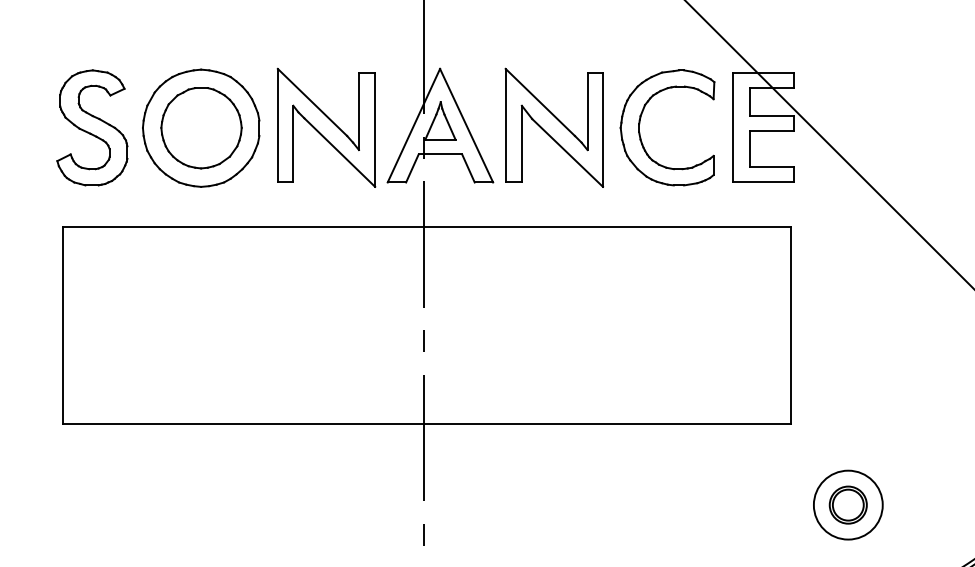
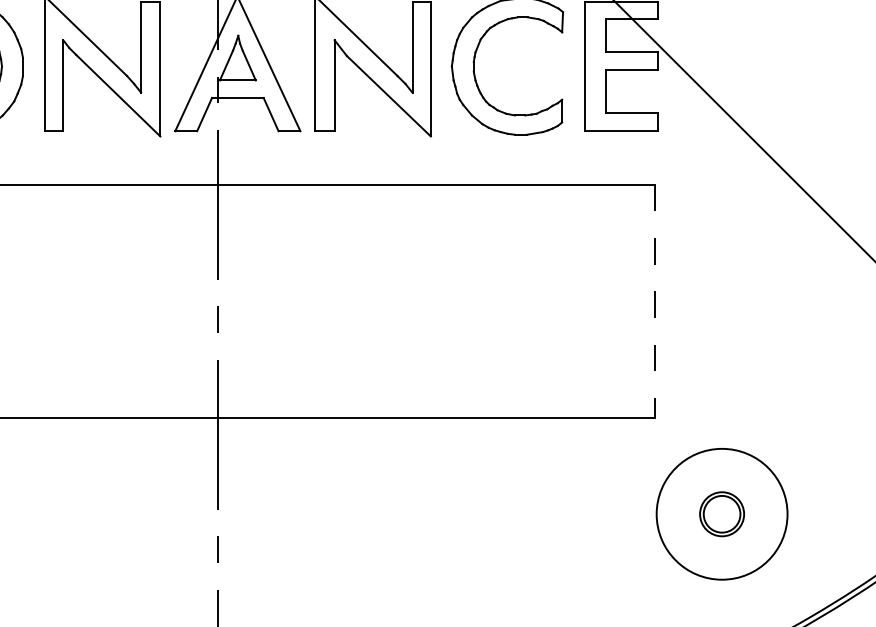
line: (791, 326) -> (654, 302), solid -> dashed
circle: (847, 504) -> (721, 513), size x1.6

